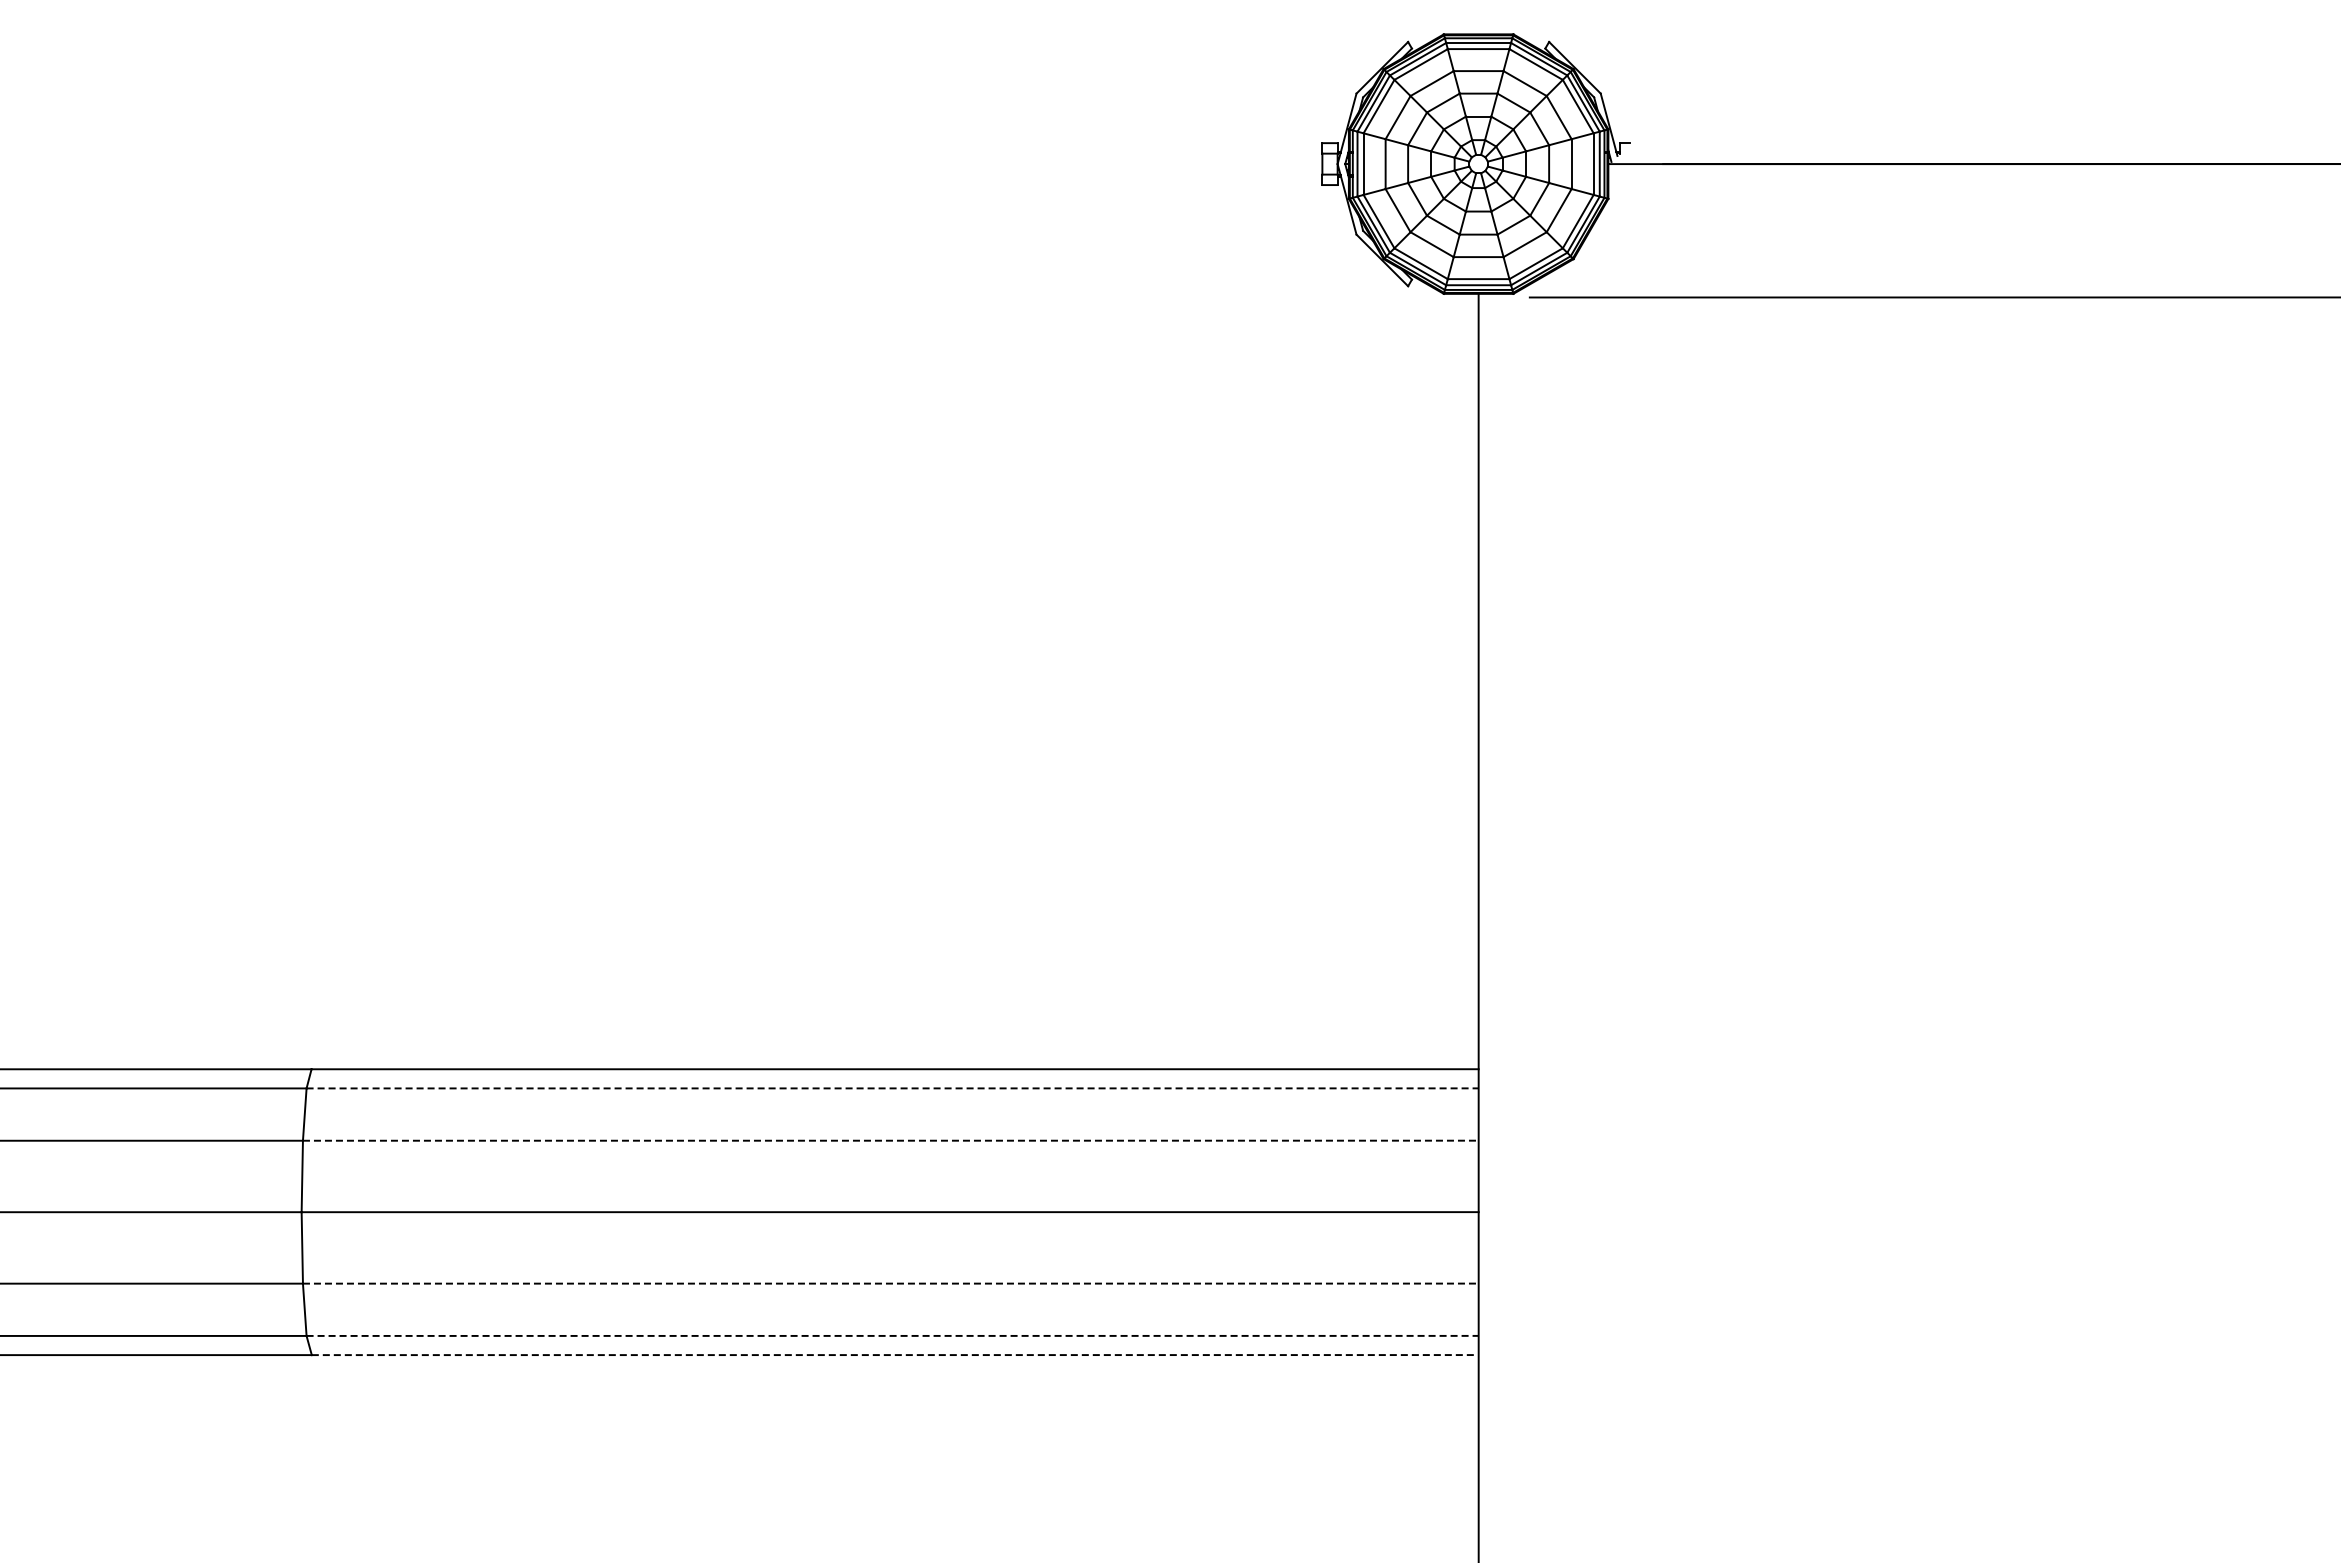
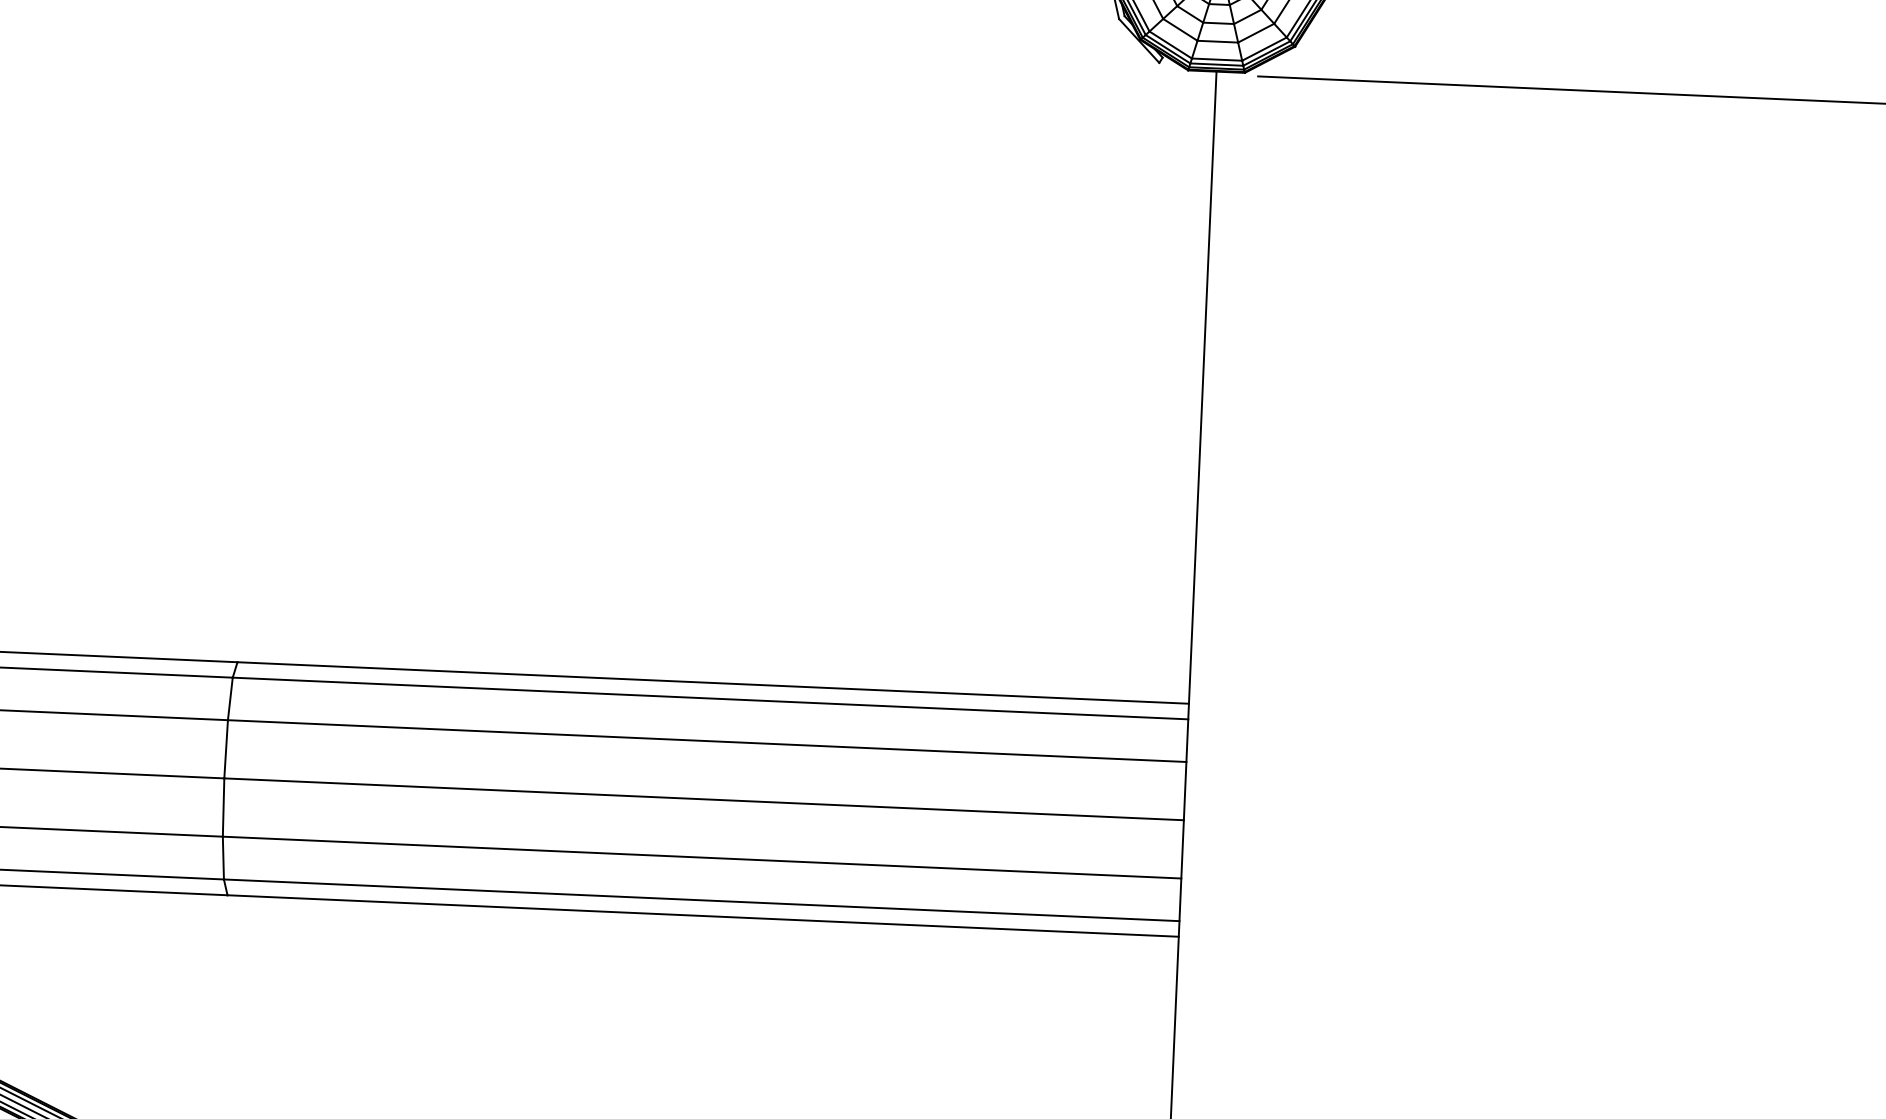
line: (893, 1088) -> (711, 698), dashed -> solid
line: (890, 1140) -> (706, 740), dashed -> solid
line: (890, 1283) -> (701, 857), dashed -> solid
line: (893, 1335) -> (702, 899), dashed -> solid
line: (895, 1355) -> (703, 916), dashed -> solid

